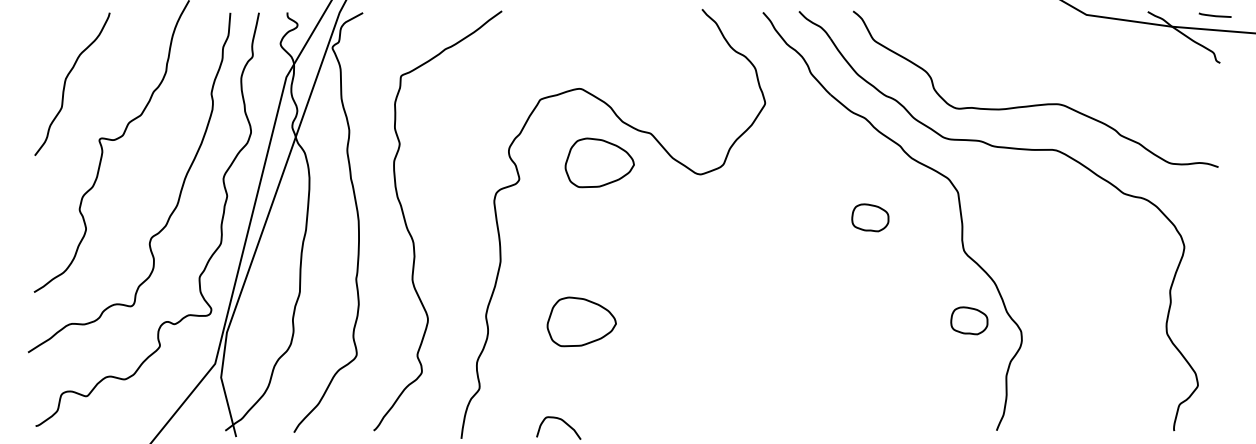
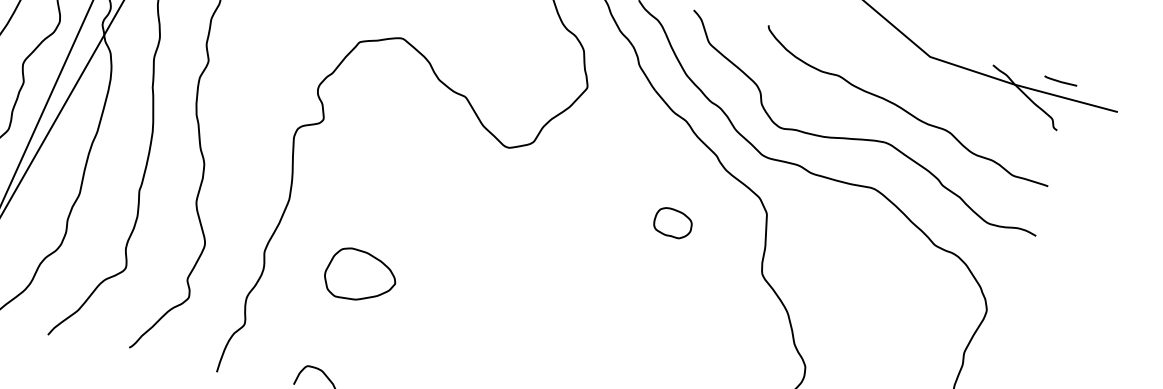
curve: (1072, 69) -> (905, 109), added
part: (599, 162) -> (408, 116), removed
part: (969, 320) -> (754, 345), removed

